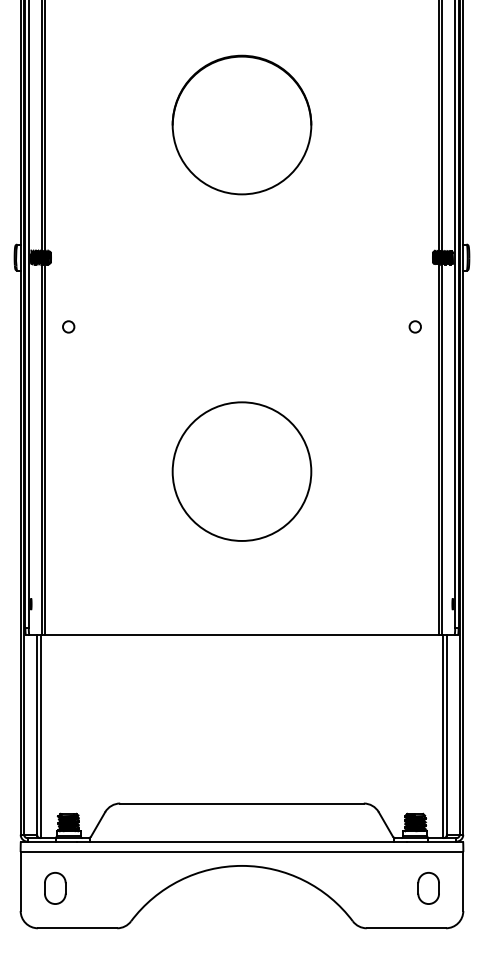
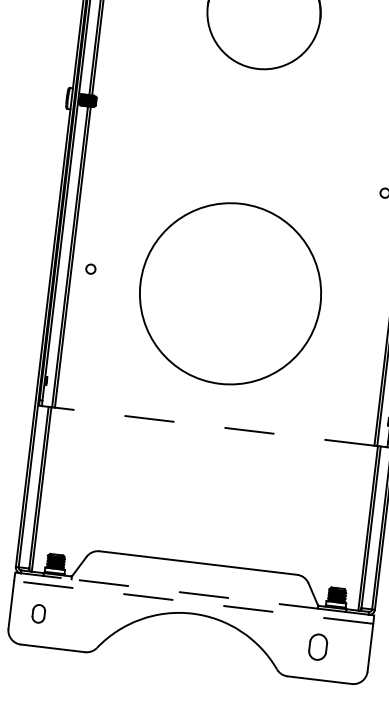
circle: (68, 326) -> (90, 268), moved
circle: (241, 471) -> (230, 293), size x1.6
line: (242, 635) -> (215, 426), solid -> dashed
line: (241, 841) -> (194, 593), solid -> dashed
line: (241, 852) -> (193, 602), solid -> dashed
part: (55, 888) -> (38, 613), size x0.7
part: (428, 888) -> (317, 647), moved

